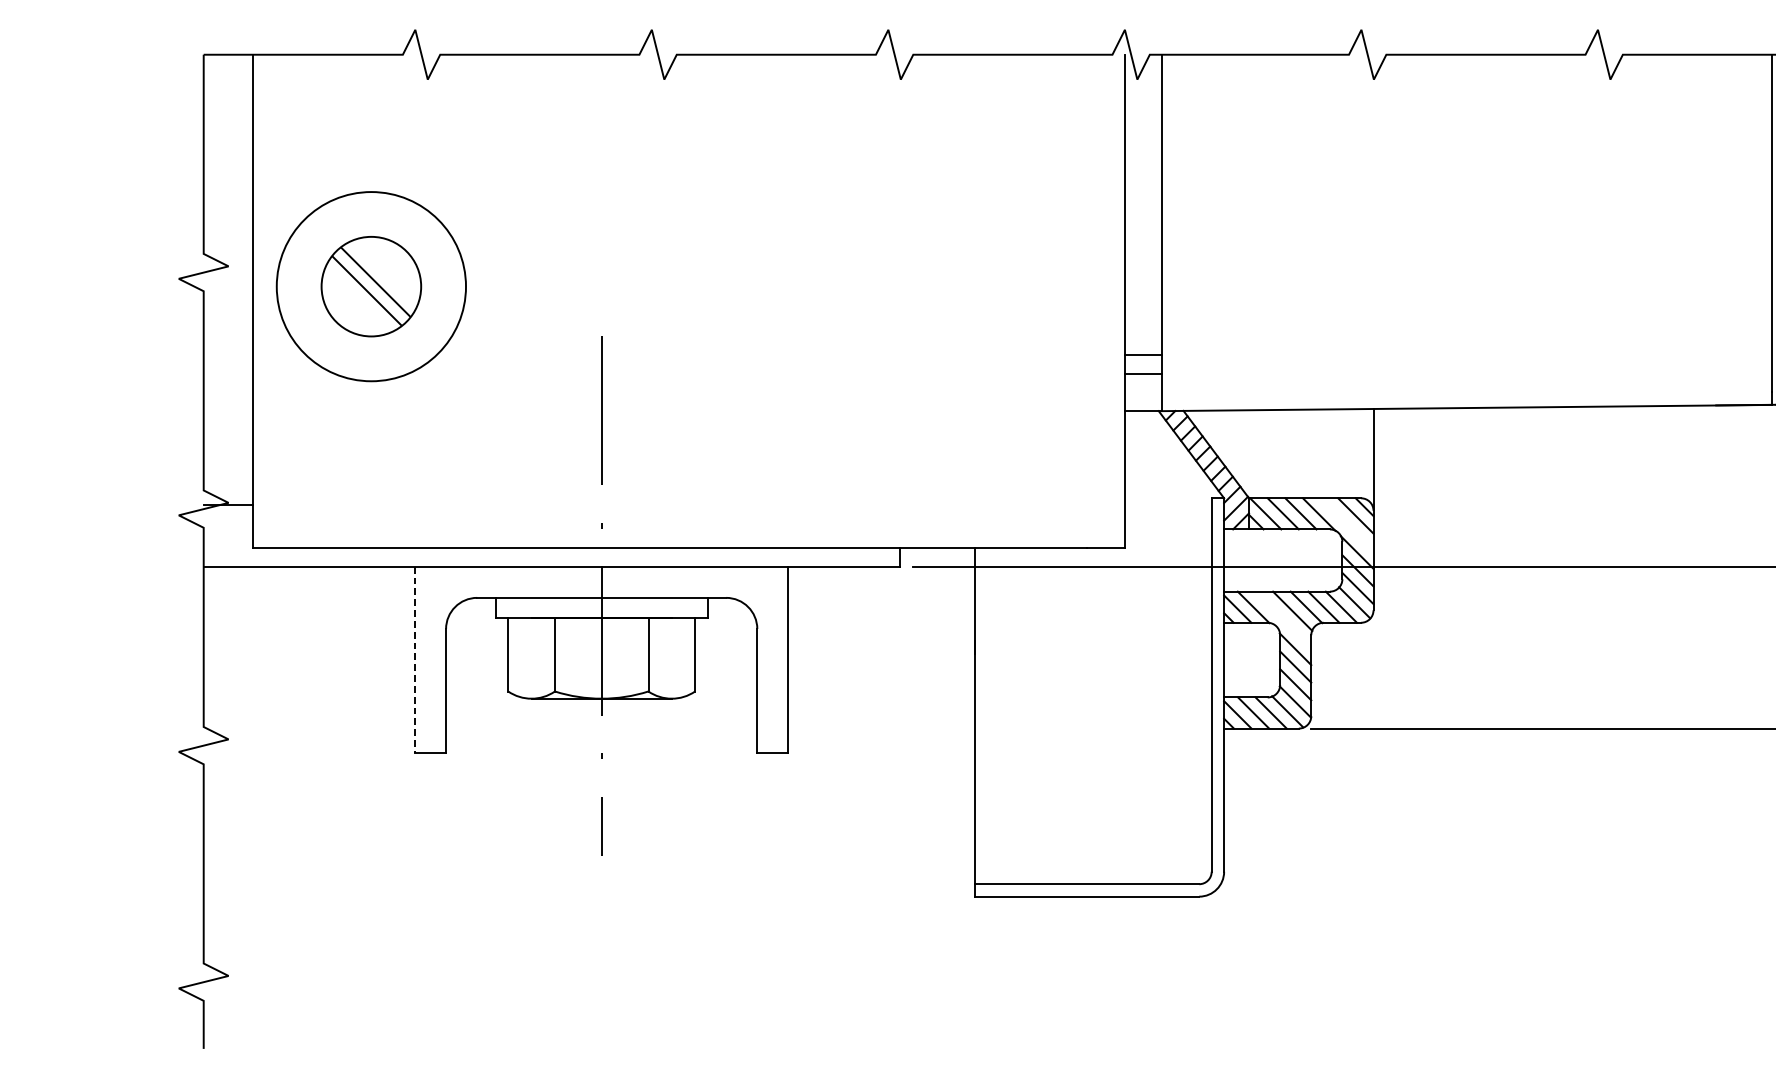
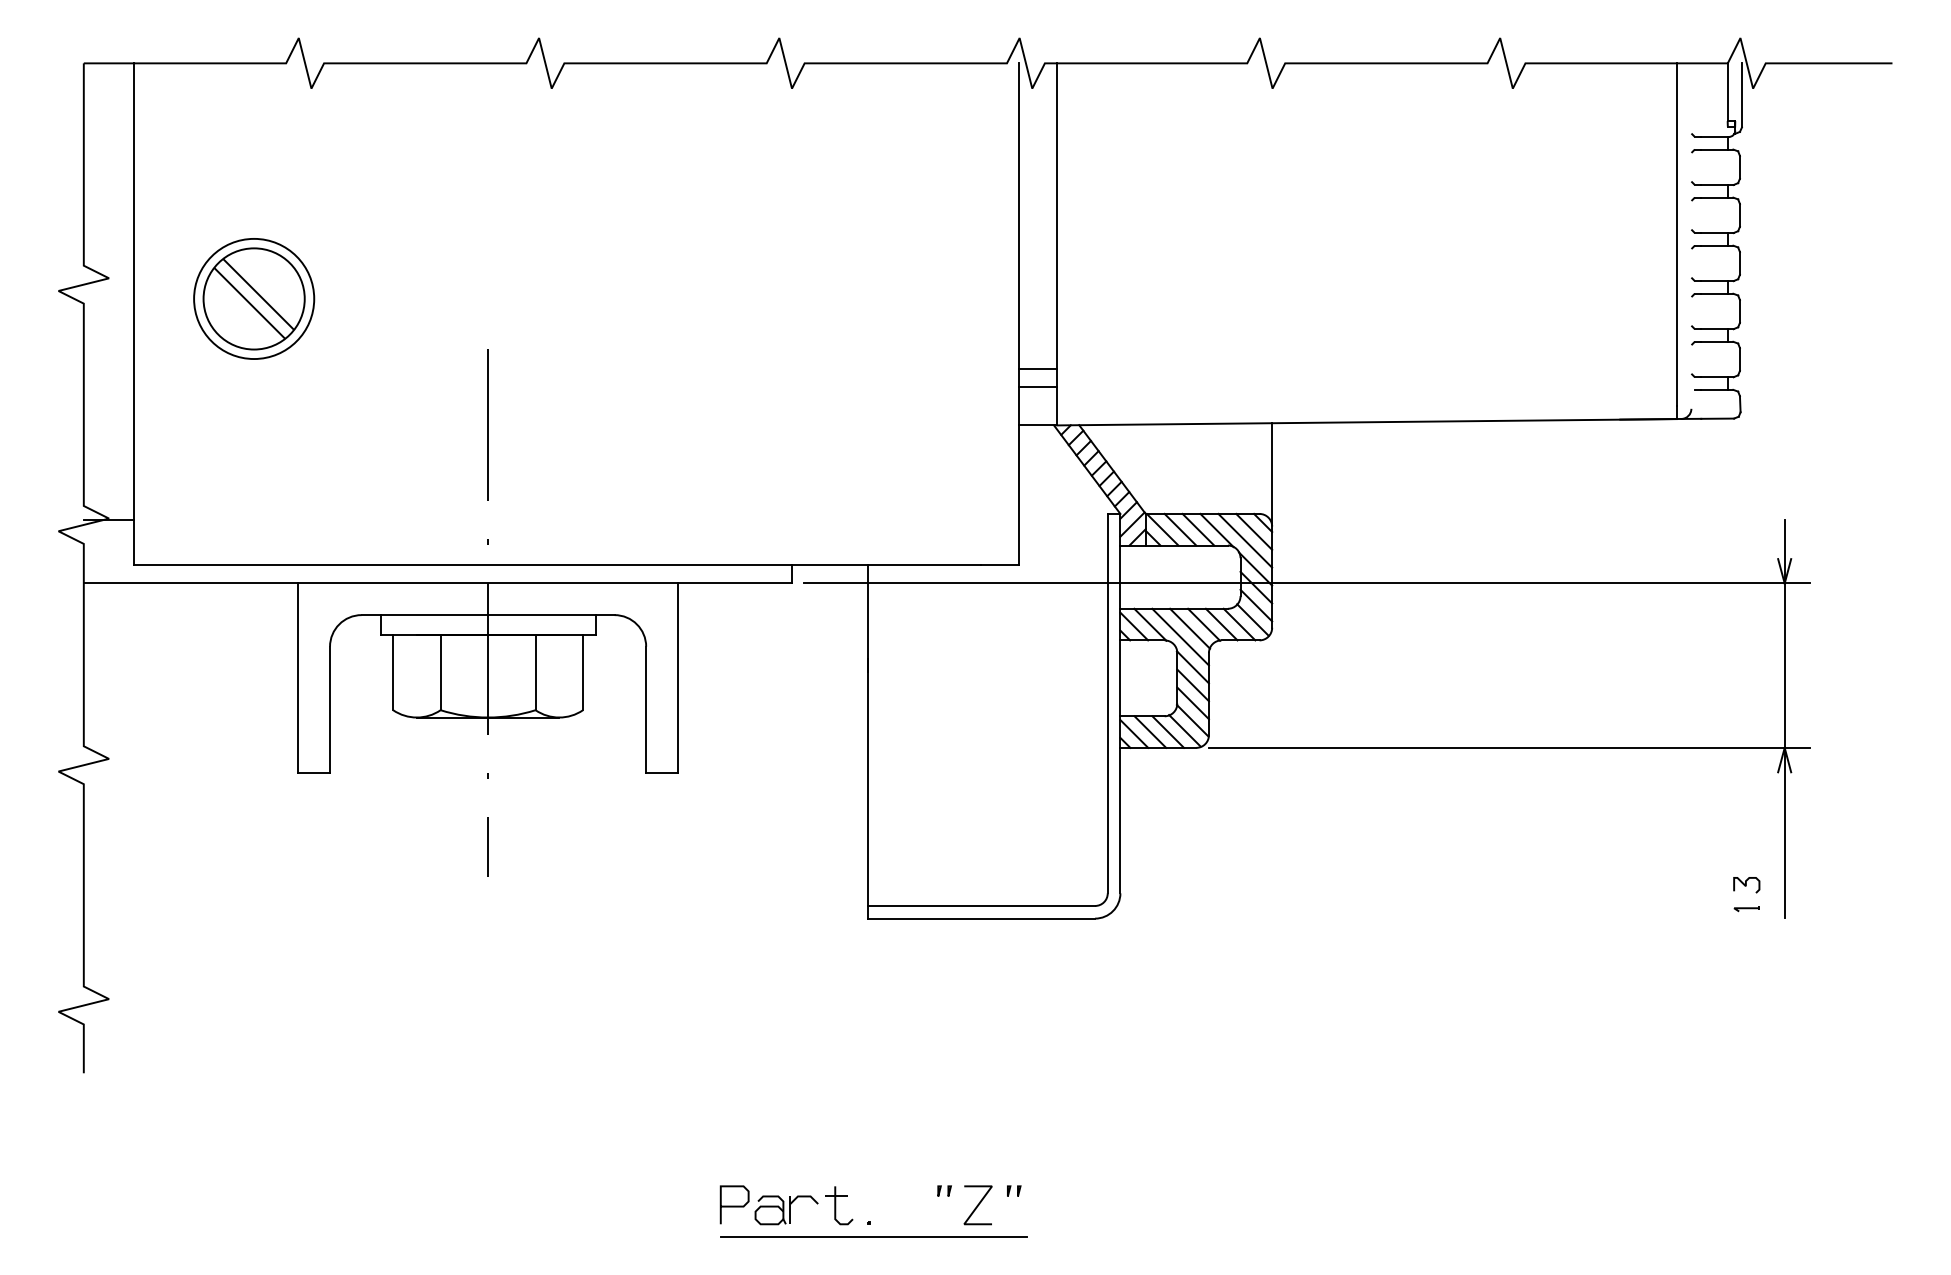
circle: (371, 286) -> (254, 298), size x0.62
line: (1347, 524) -> (1245, 540), added
line: (1283, 618) -> (1180, 636), added
line: (415, 660) -> (298, 678), dashed -> solid

